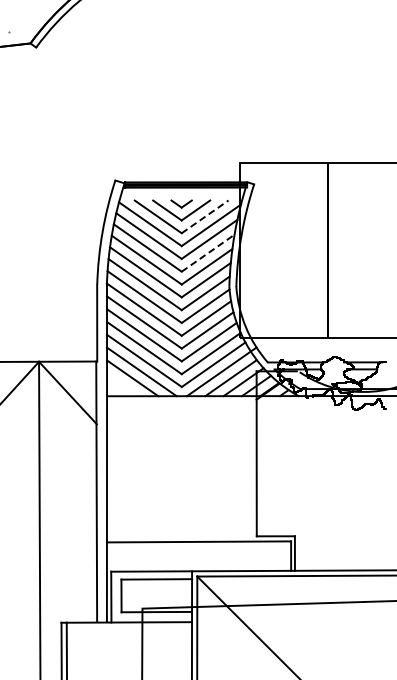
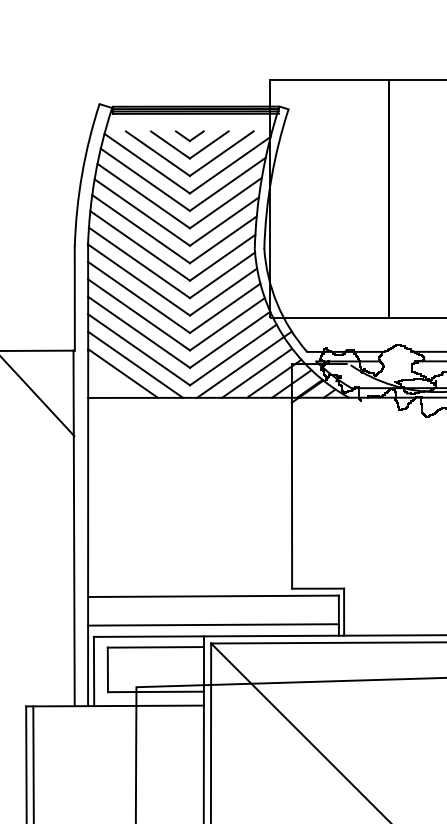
line: (205, 216) -> (222, 153), dashed -> solid
line: (208, 252) -> (226, 202), dashed -> solid
line: (198, 562) -> (212, 624), added

